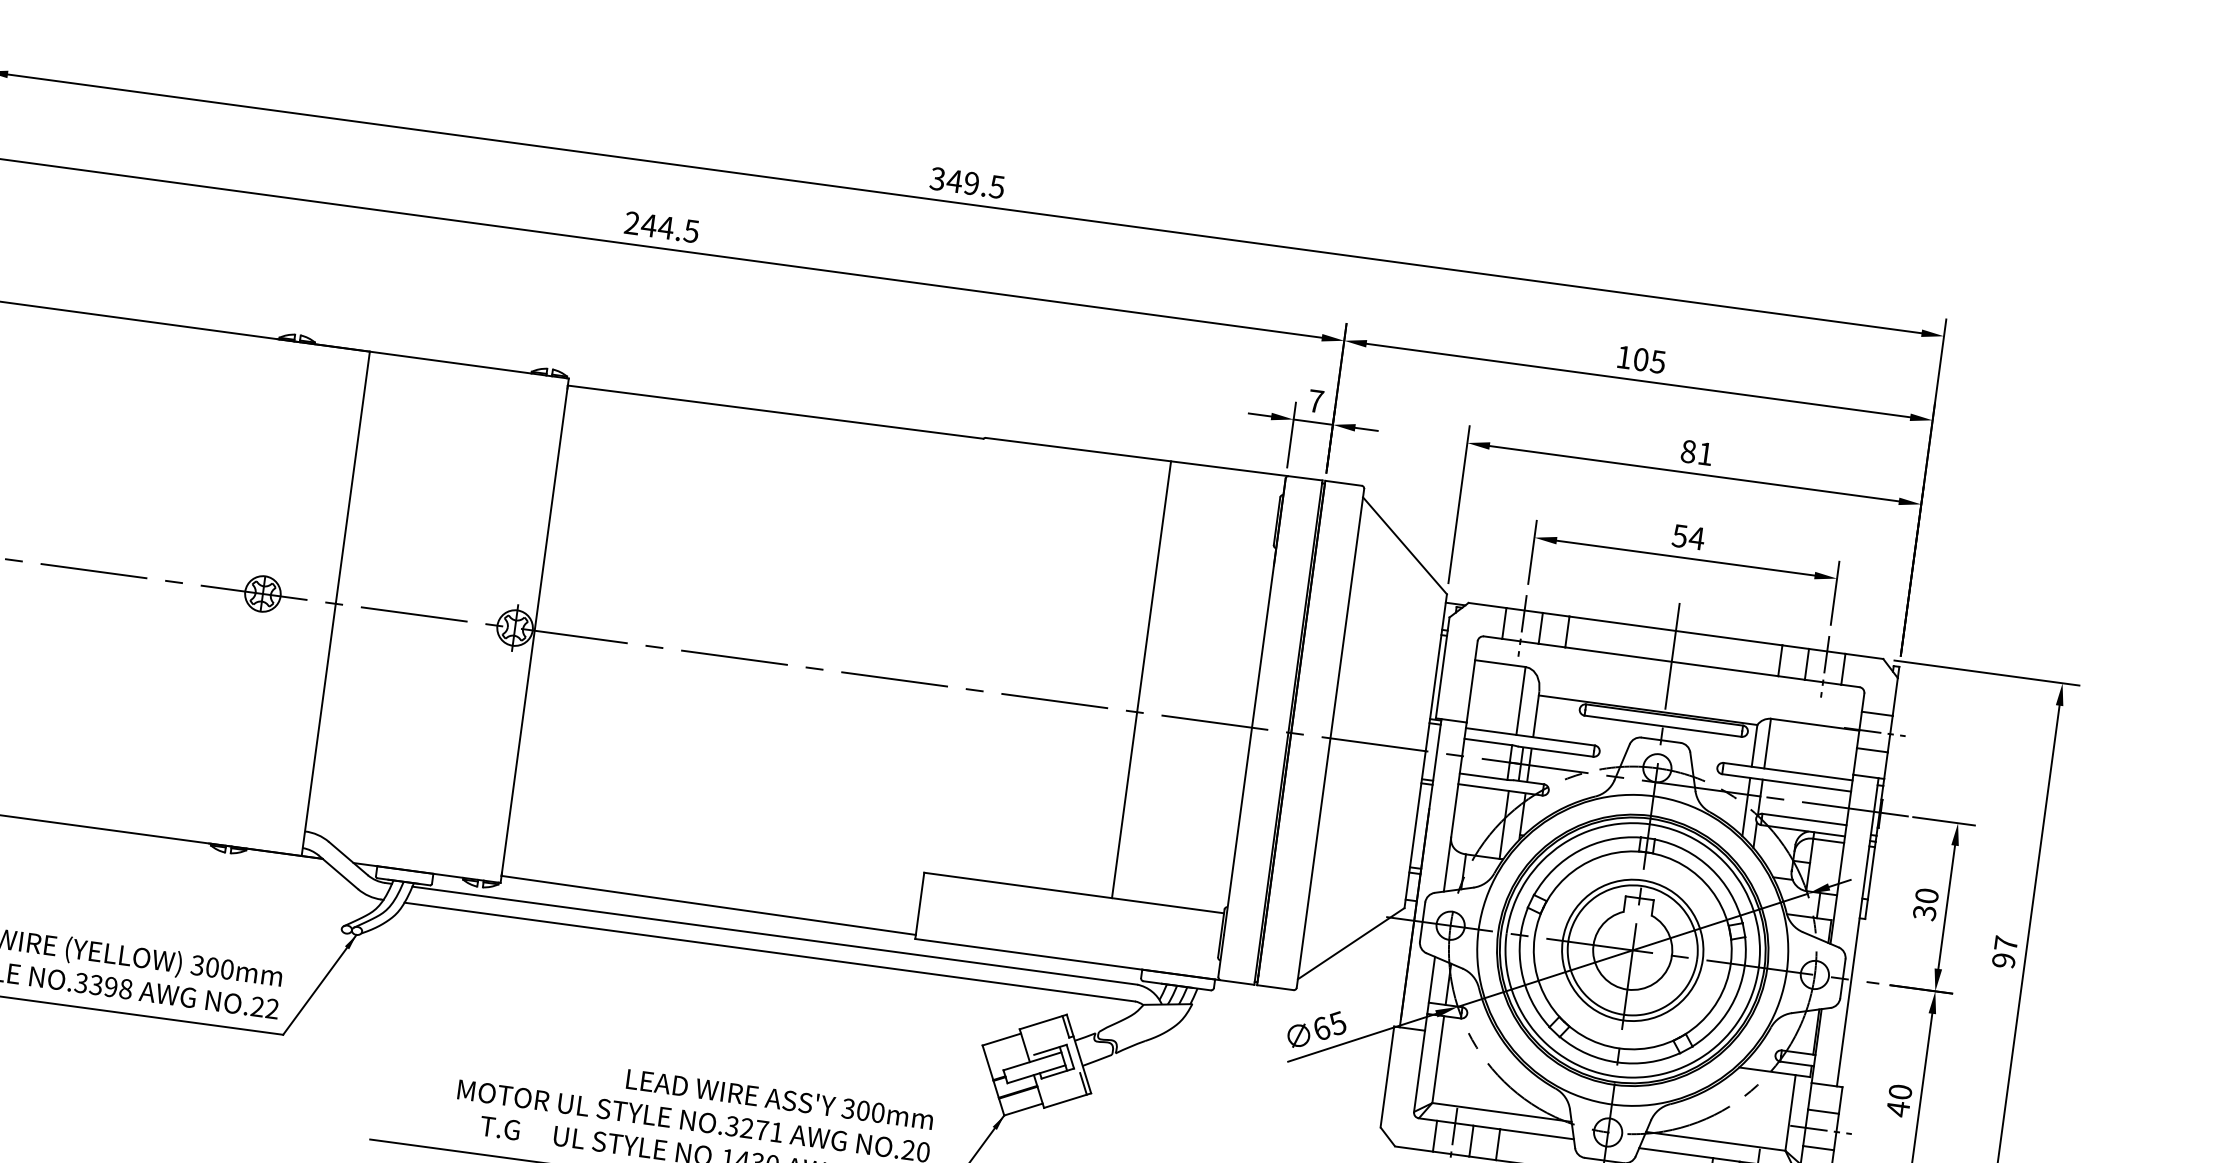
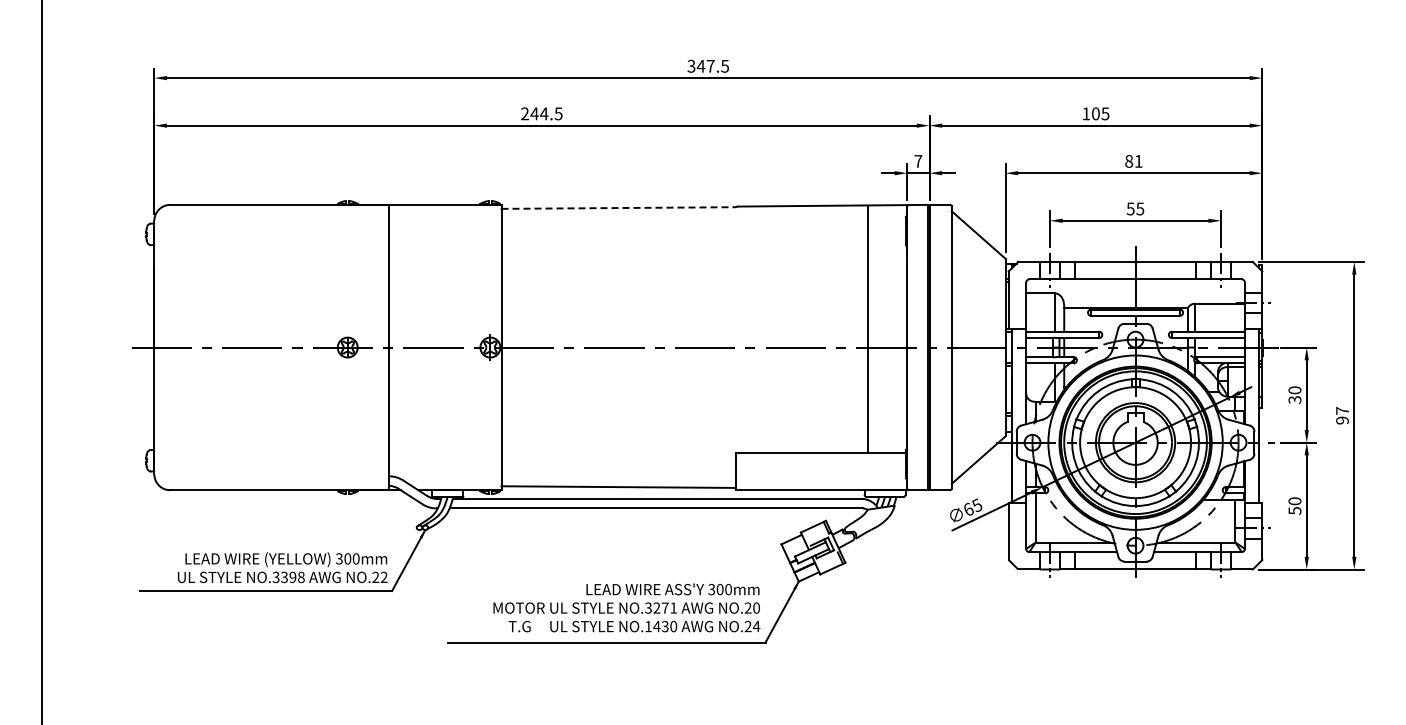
text: (971, 182) -> (710, 65), 349.5 -> 347.5
line: (776, 413) -> (619, 208), solid -> dashed
text: (1697, 537) -> (1140, 208), 54 -> 55
line: (1142, 678) -> (868, 328), moved
text: (1897, 1108) -> (1294, 510), 40 -> 50

